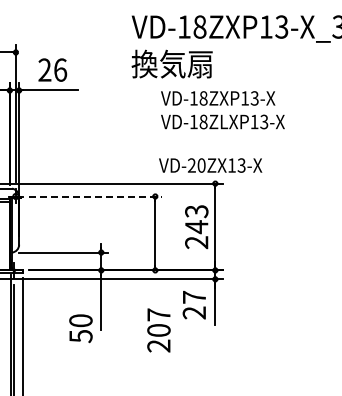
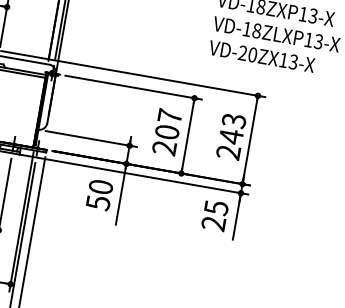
text: (210, 165) -> (261, 56), moved
line: (95, 196) -> (133, 87), dashed -> solid
text: (194, 297) -> (216, 208), 27 -> 25
text: (80, 328) -> (99, 194), moved
text: (158, 330) -> (166, 132), moved

